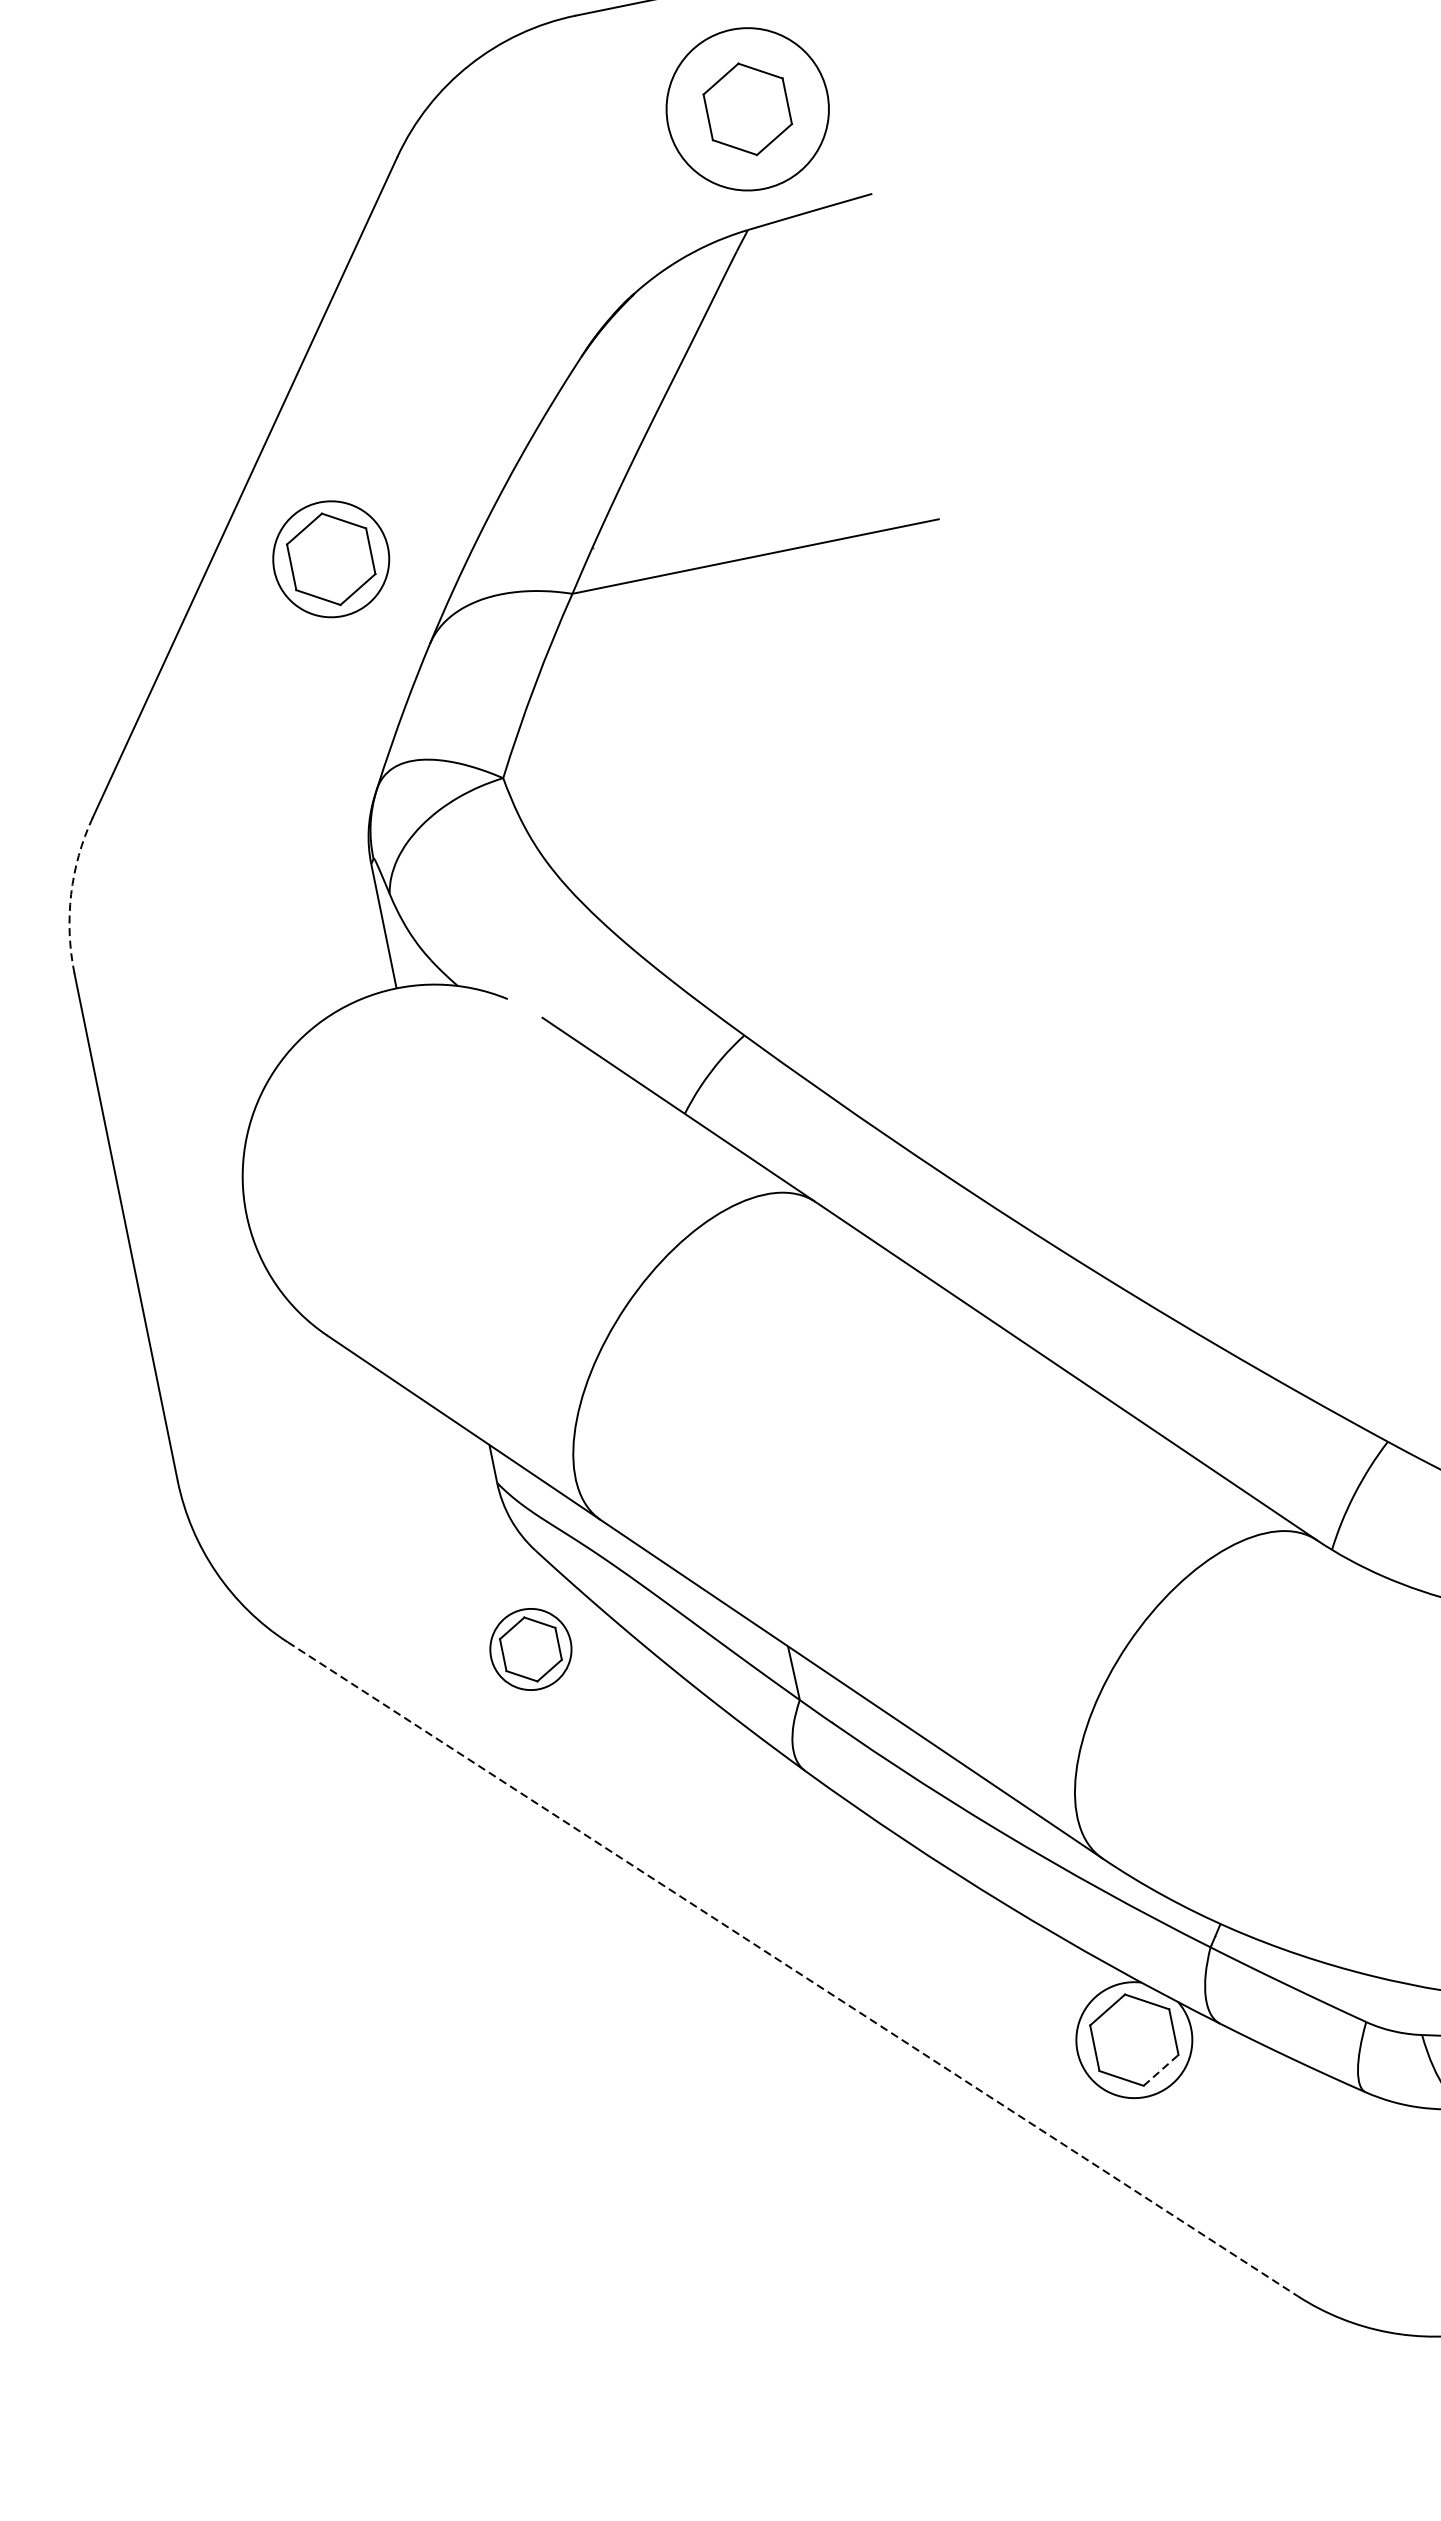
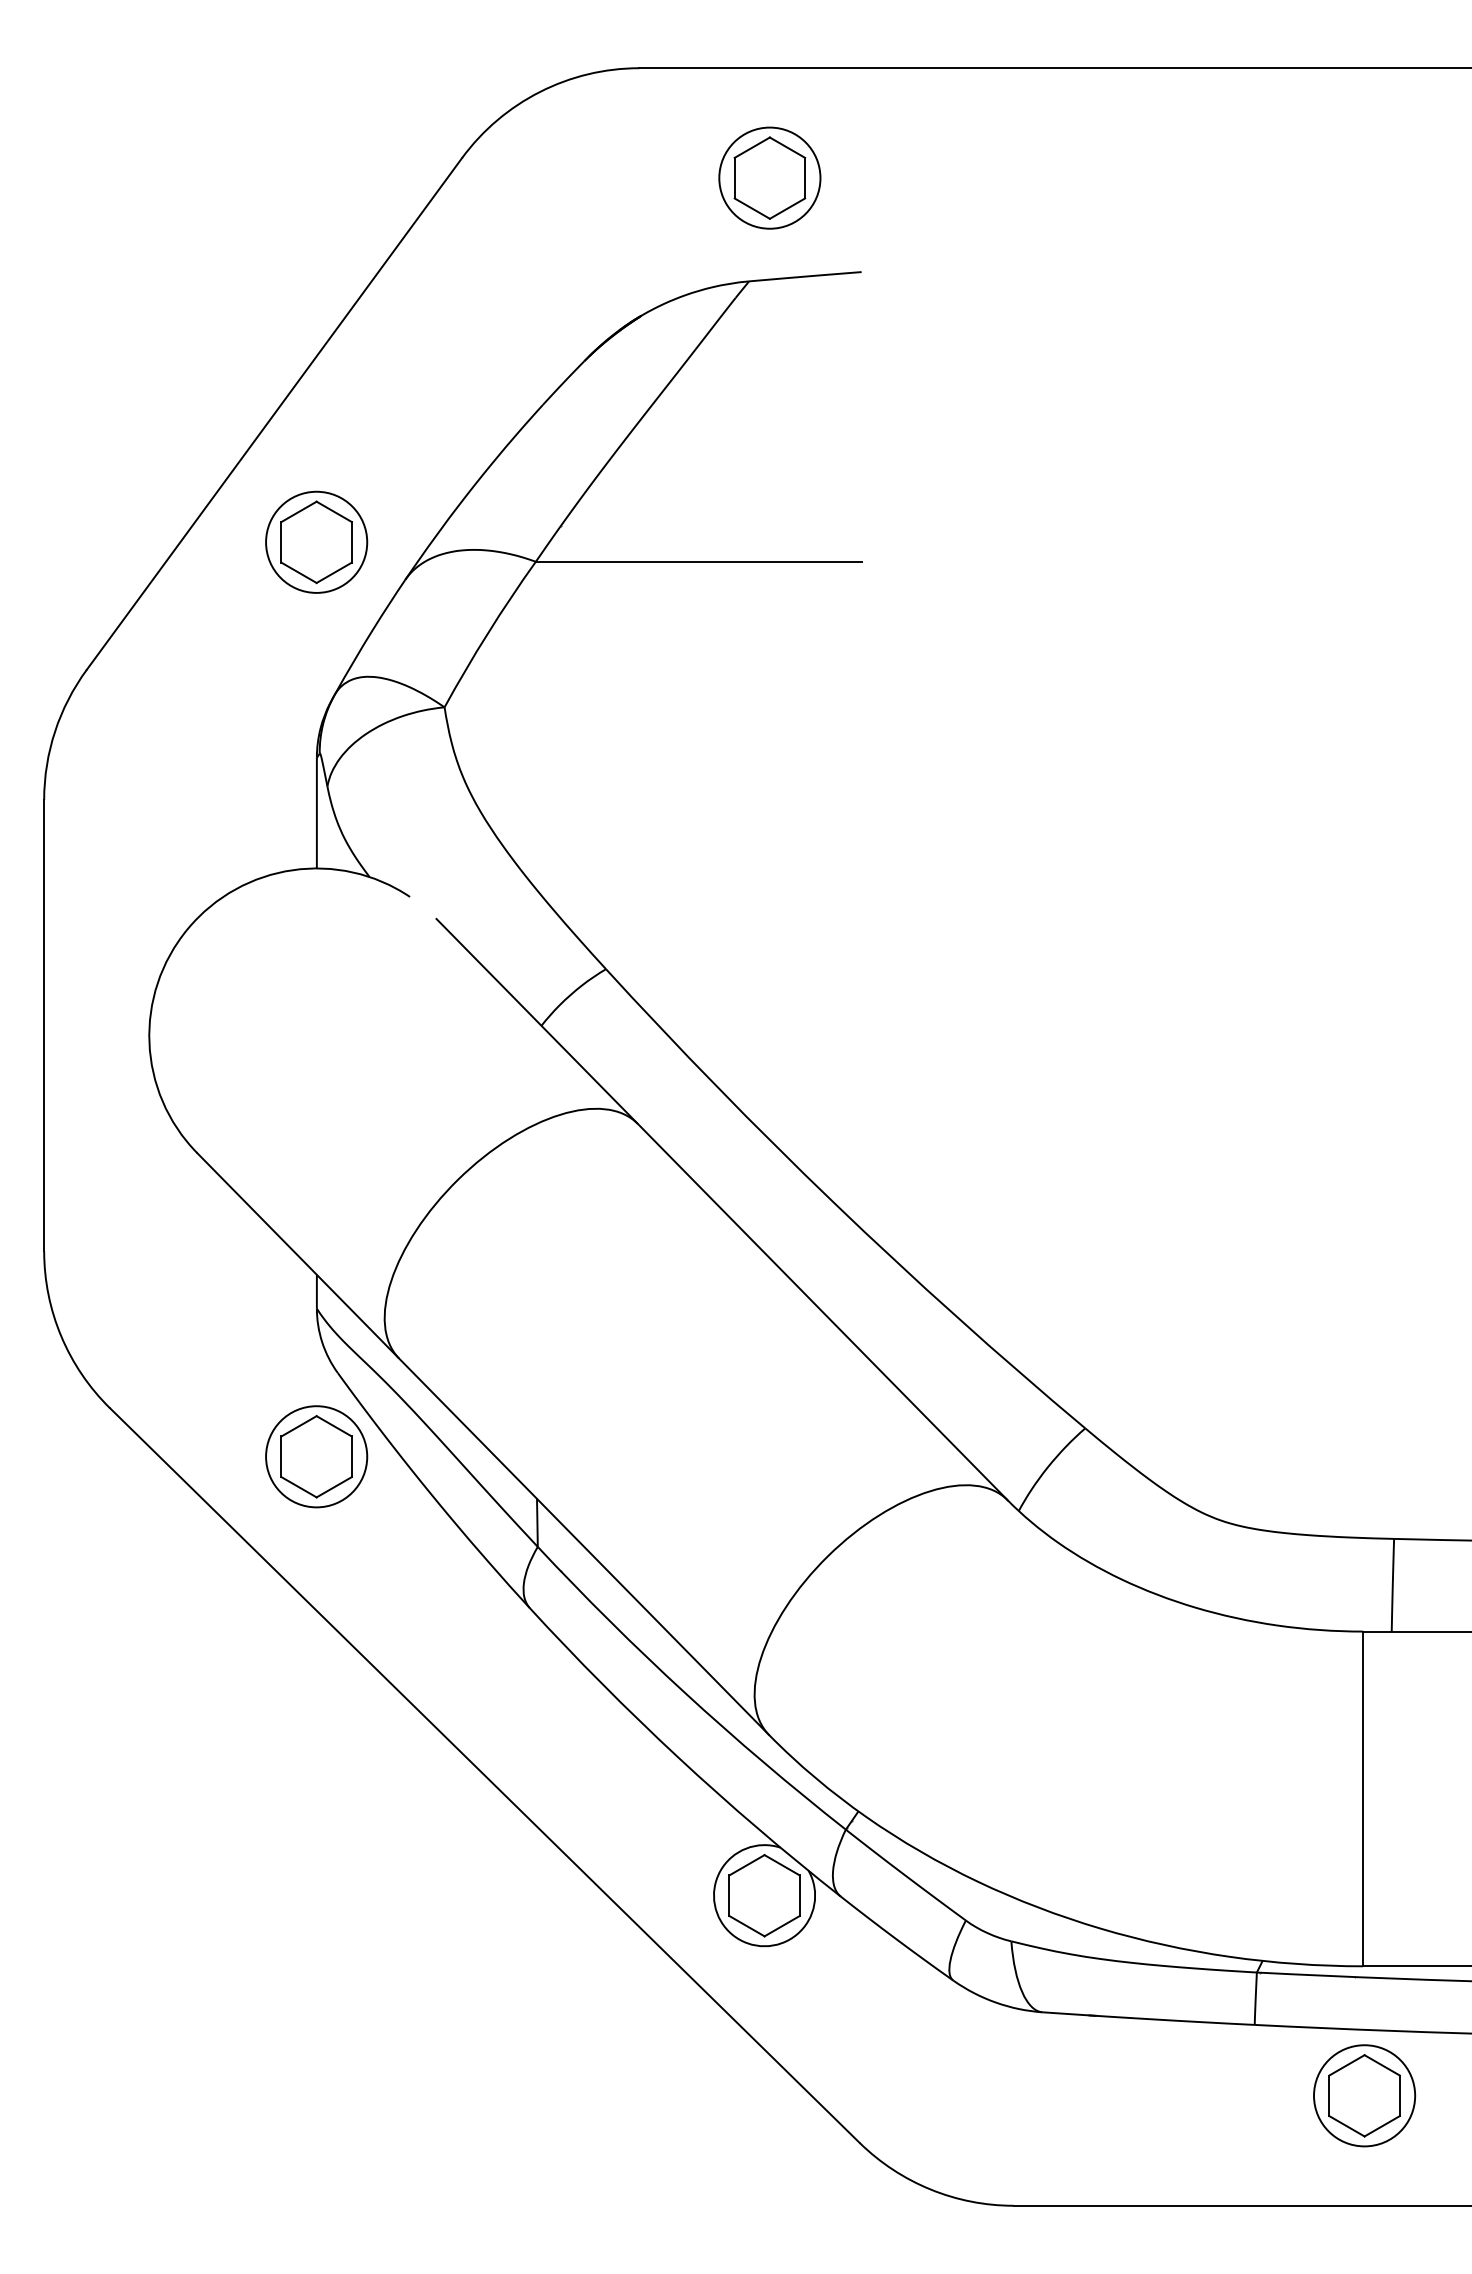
circle: (747, 108) -> (769, 177), size x0.71
part: (330, 558) -> (316, 541), moved
arc: (71, 894) -> (55, 731), dashed -> solid
part: (530, 1649) -> (316, 1456), size x1.43
line: (792, 1969) -> (484, 1775), dashed -> solid
line: (1161, 2069) -> (782, 1925), dashed -> solid

